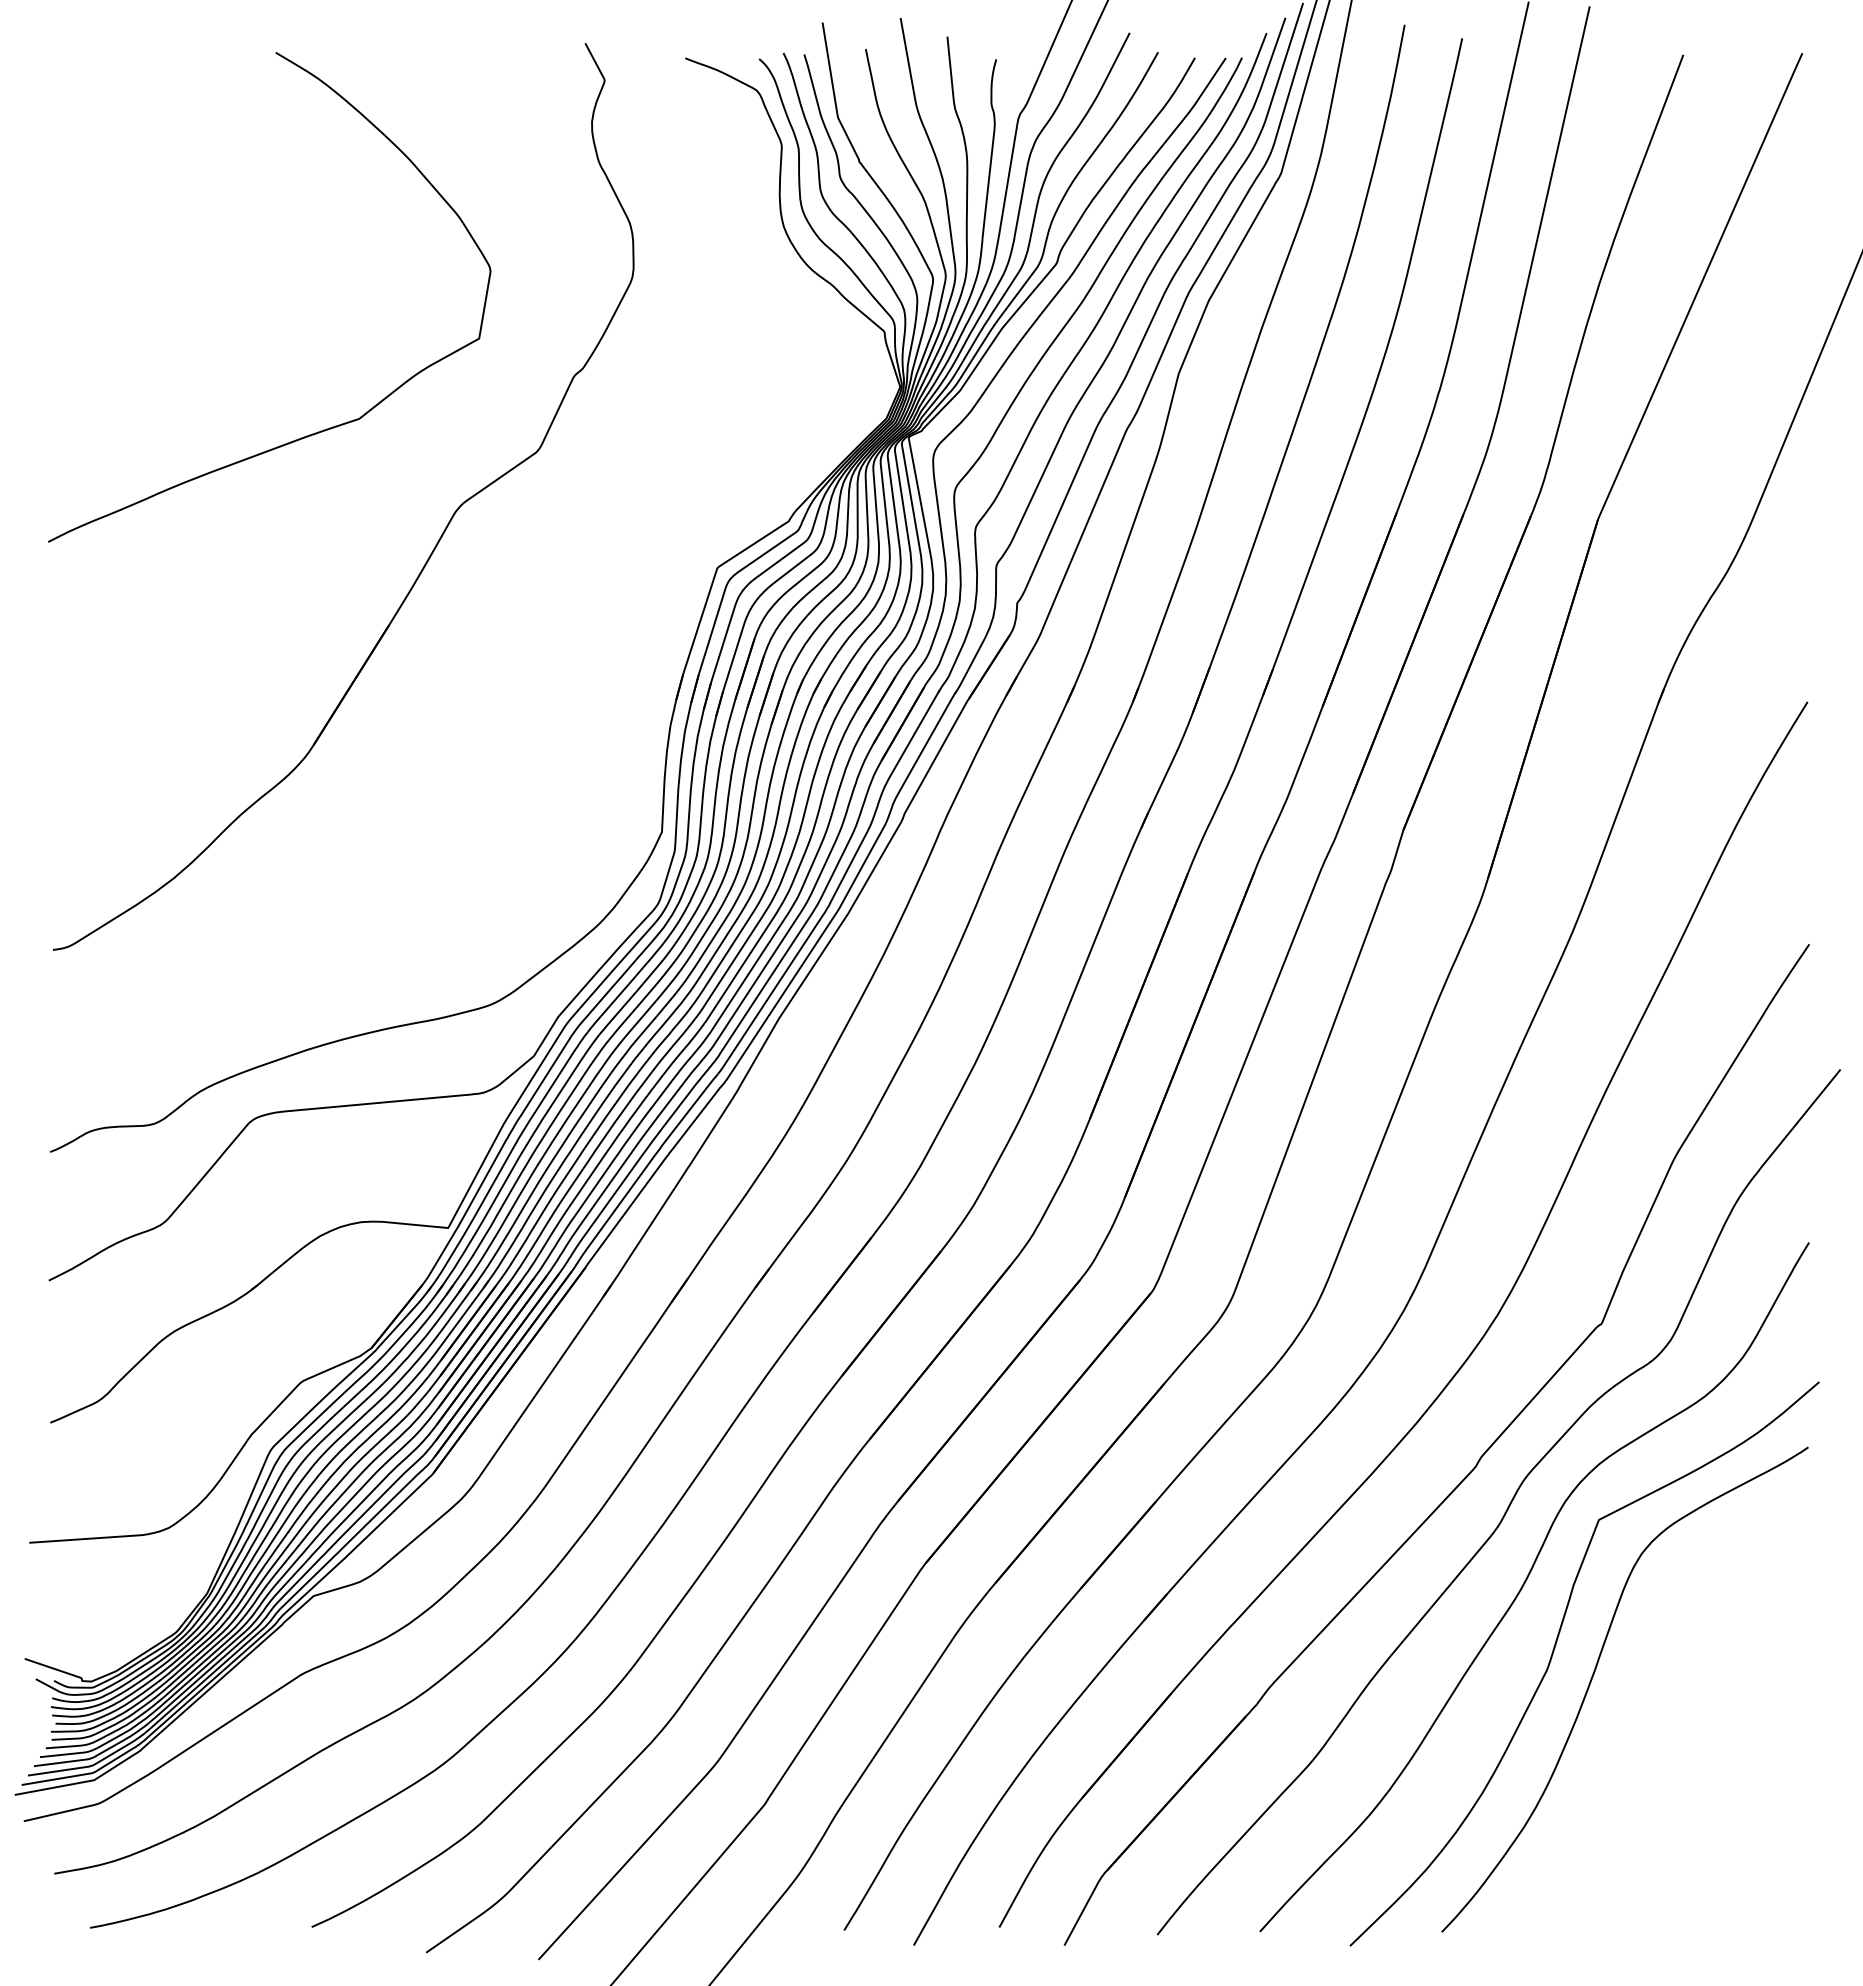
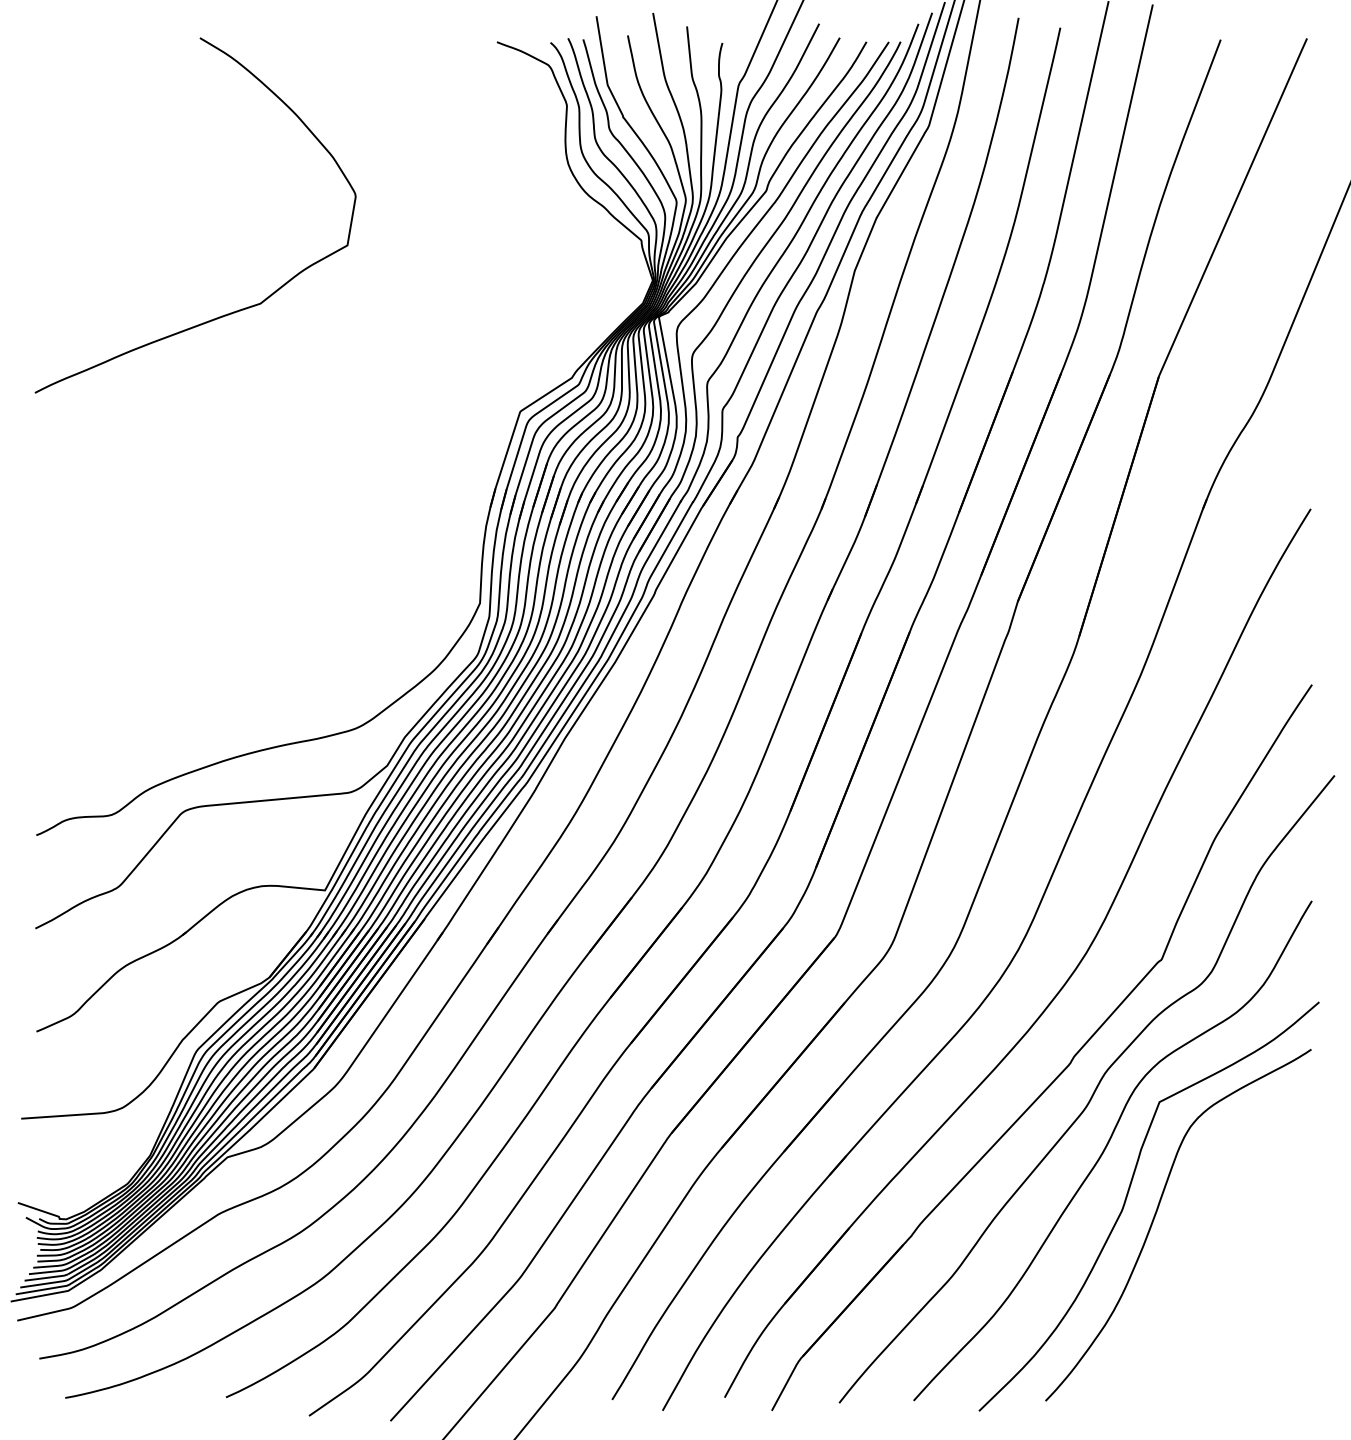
part: (434, 546) -> (315, 396), removed

